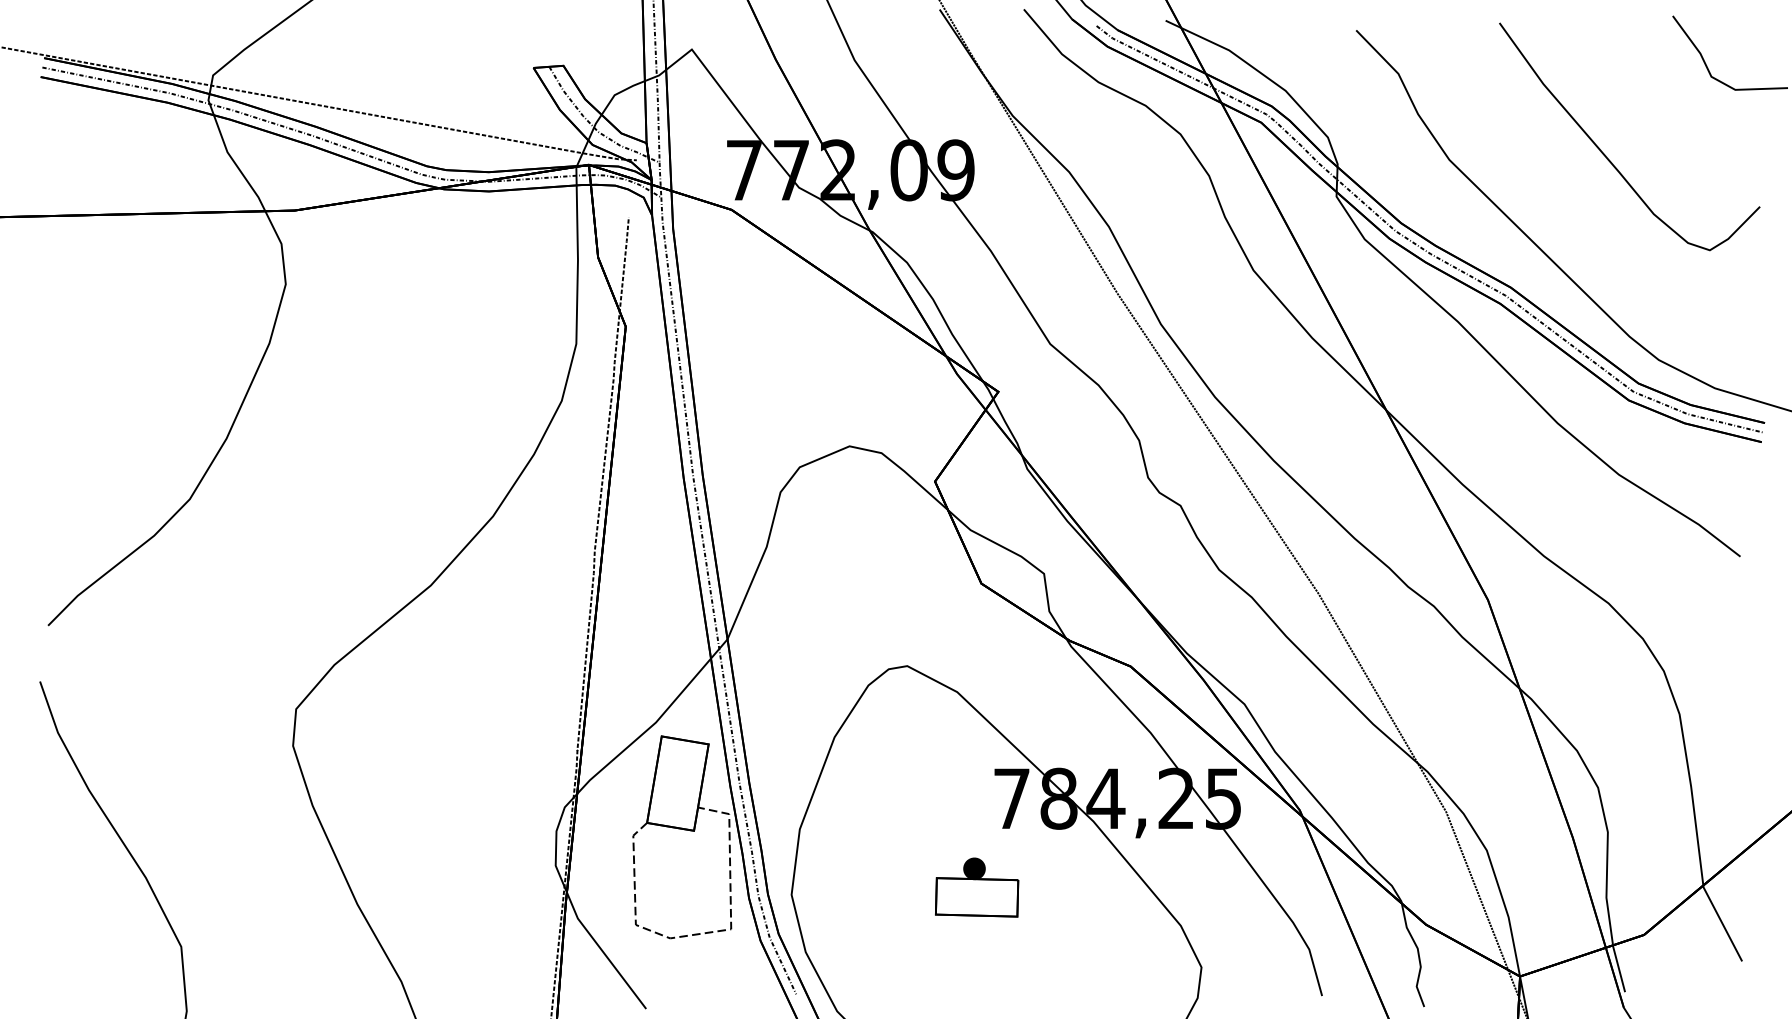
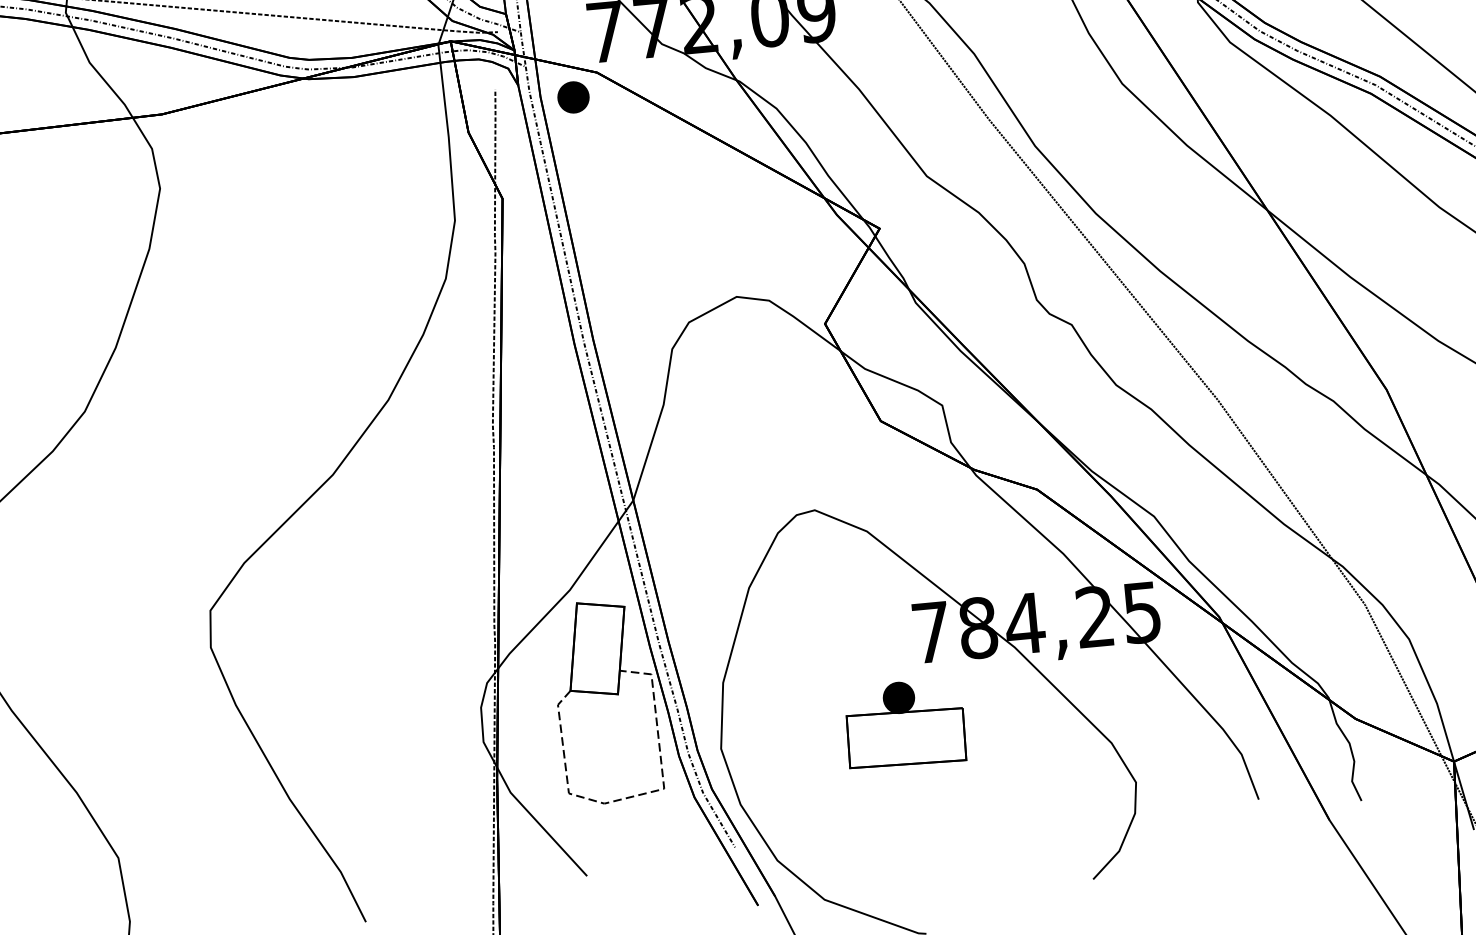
part: (705, 232) -> (573, 97), added
part: (976, 887) -> (904, 724), size x1.43

